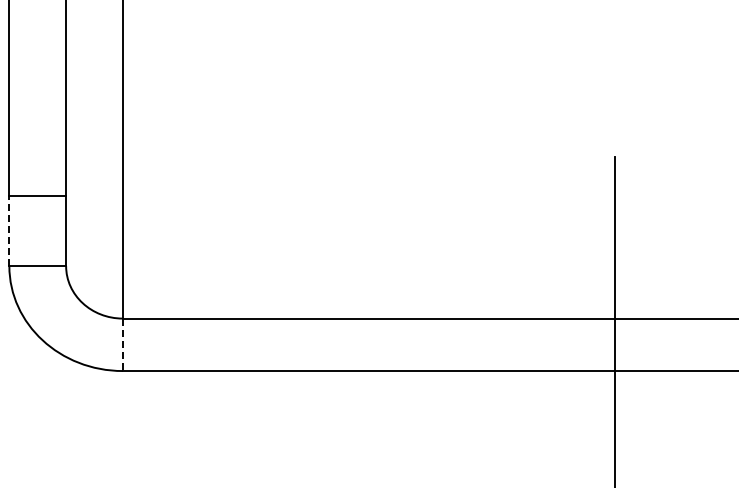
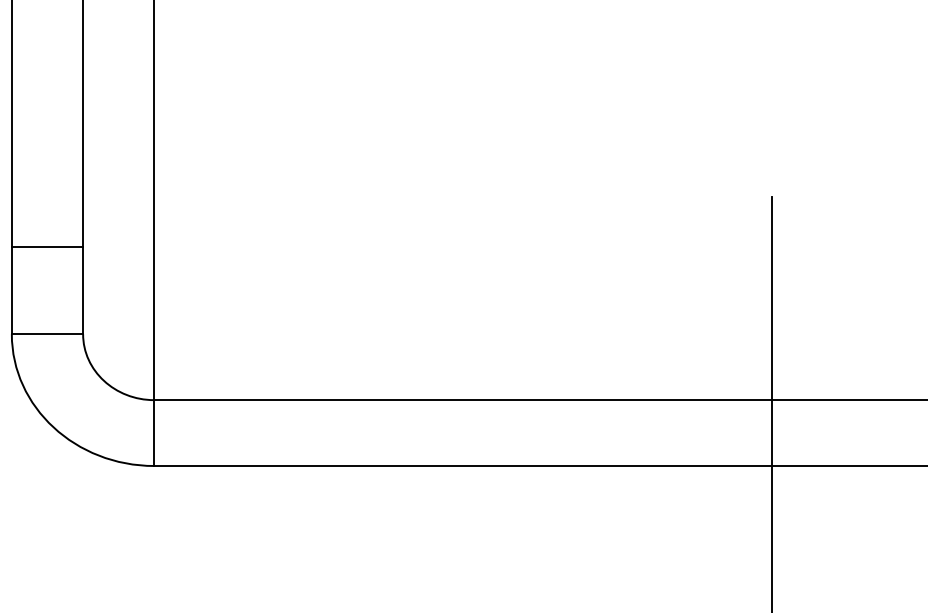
line: (9, 231) -> (12, 290), dashed -> solid
line: (122, 345) -> (153, 433), dashed -> solid

